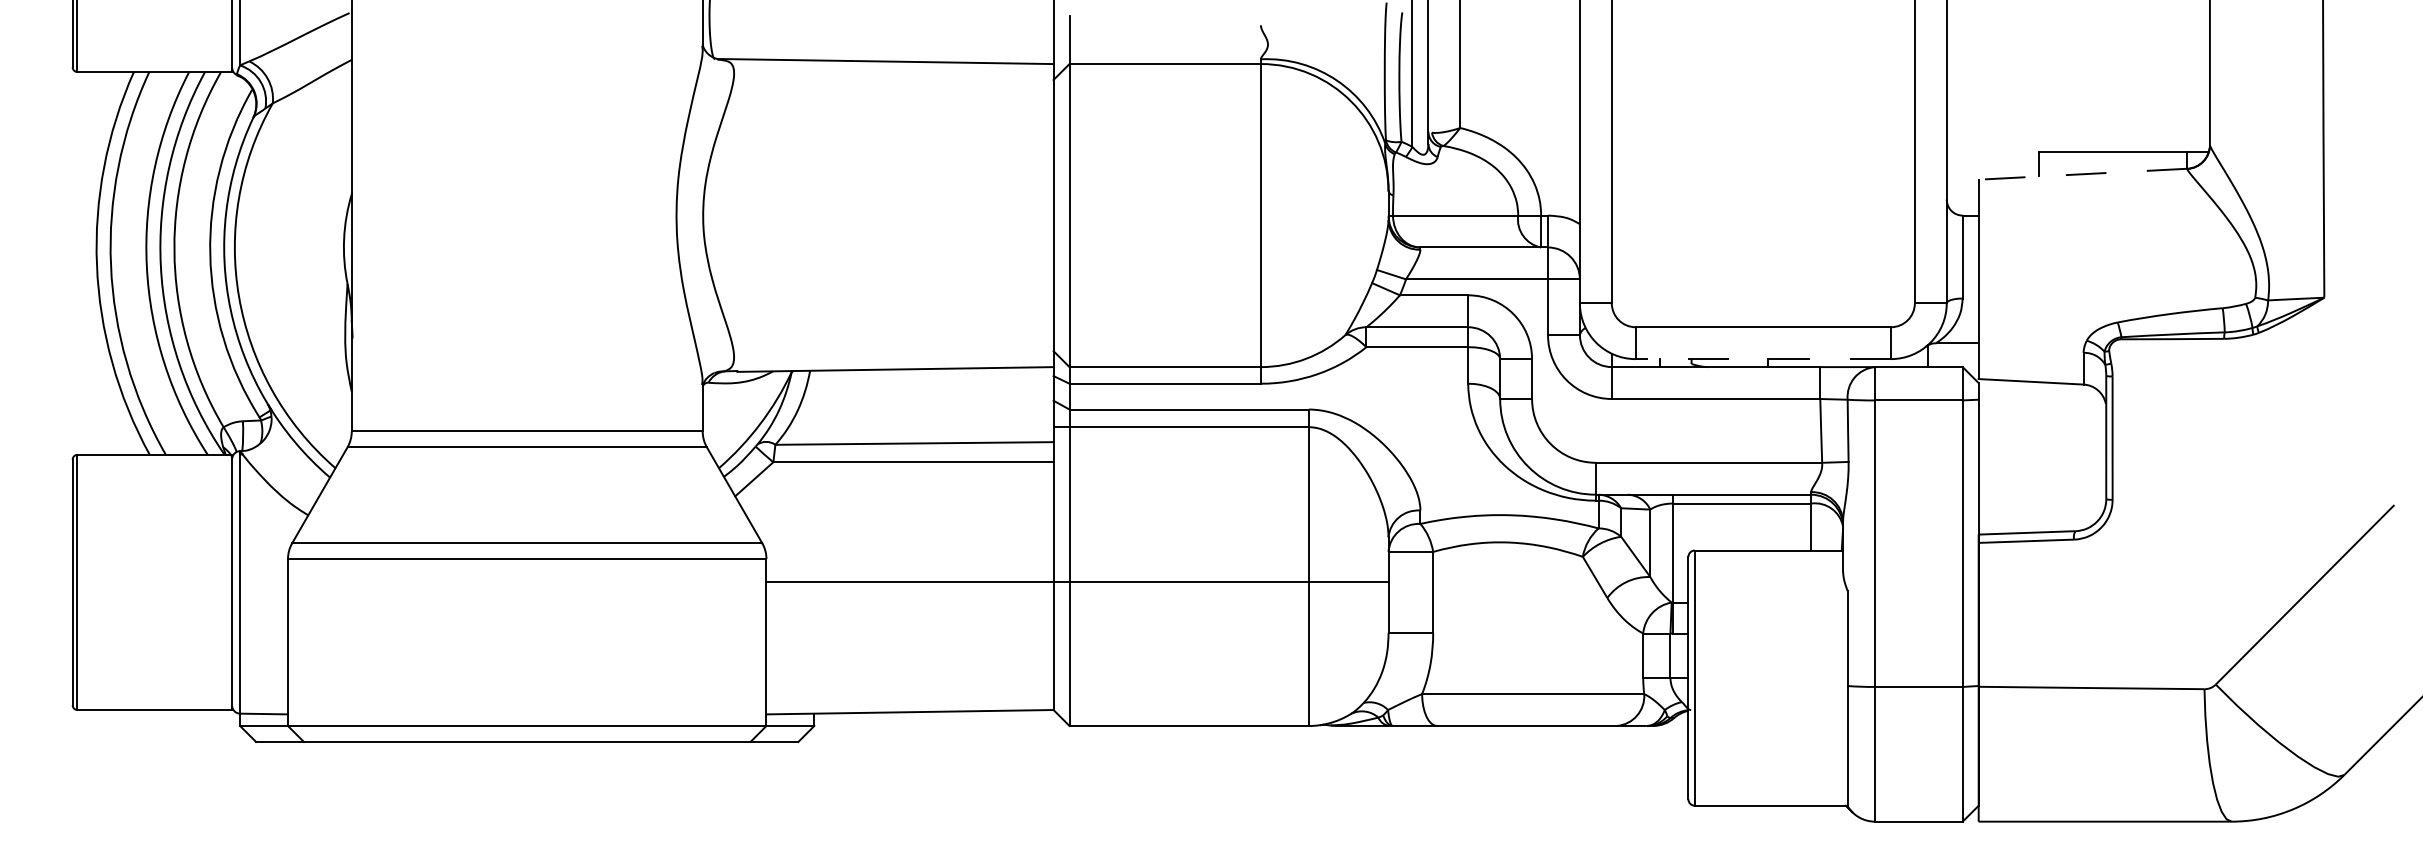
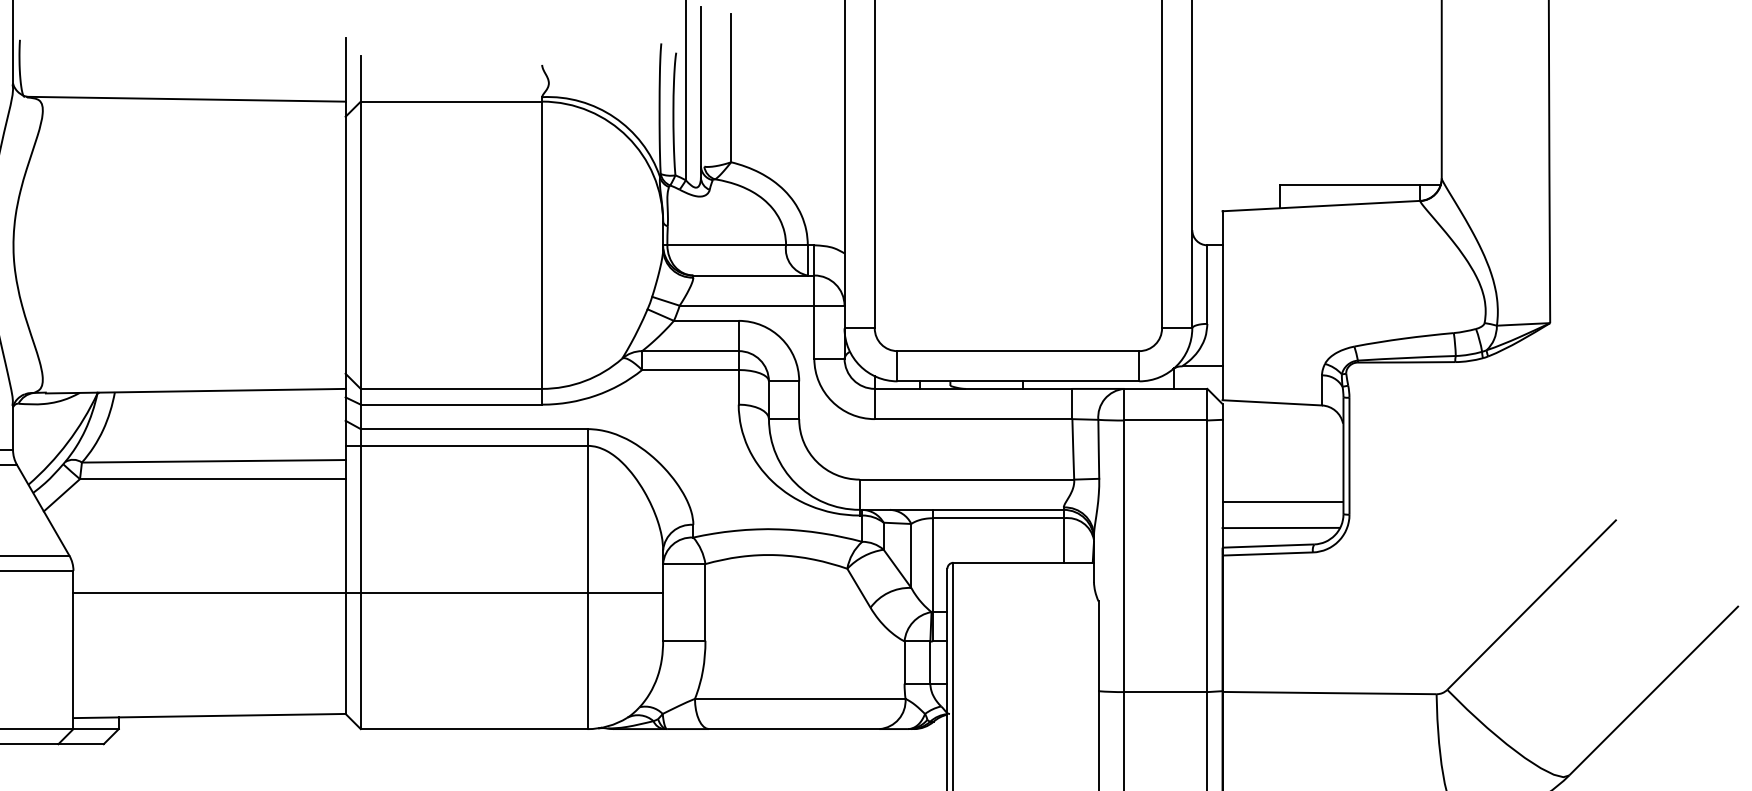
line: (2082, 174) -> (1320, 206), dashed -> solid
line: (1763, 359) -> (1018, 381), dashed -> solid
line: (2042, 486) -> (1283, 502), added
line: (2040, 513) -> (1281, 527), added

